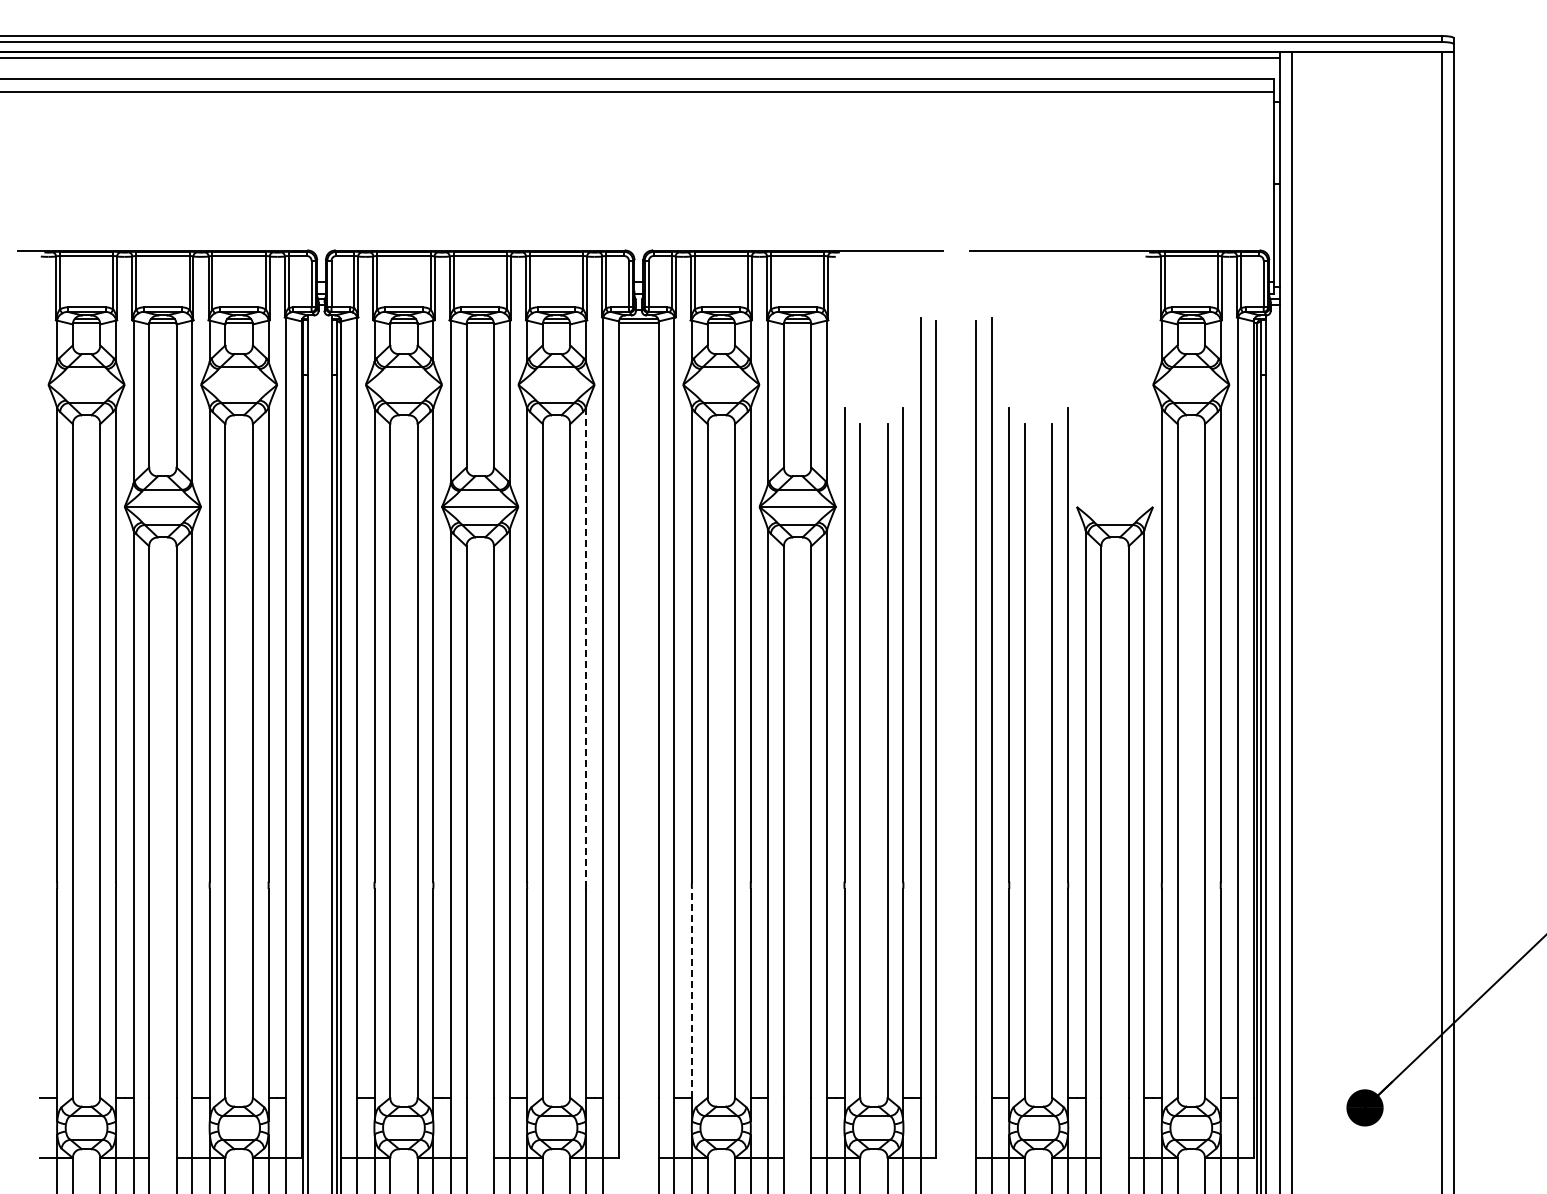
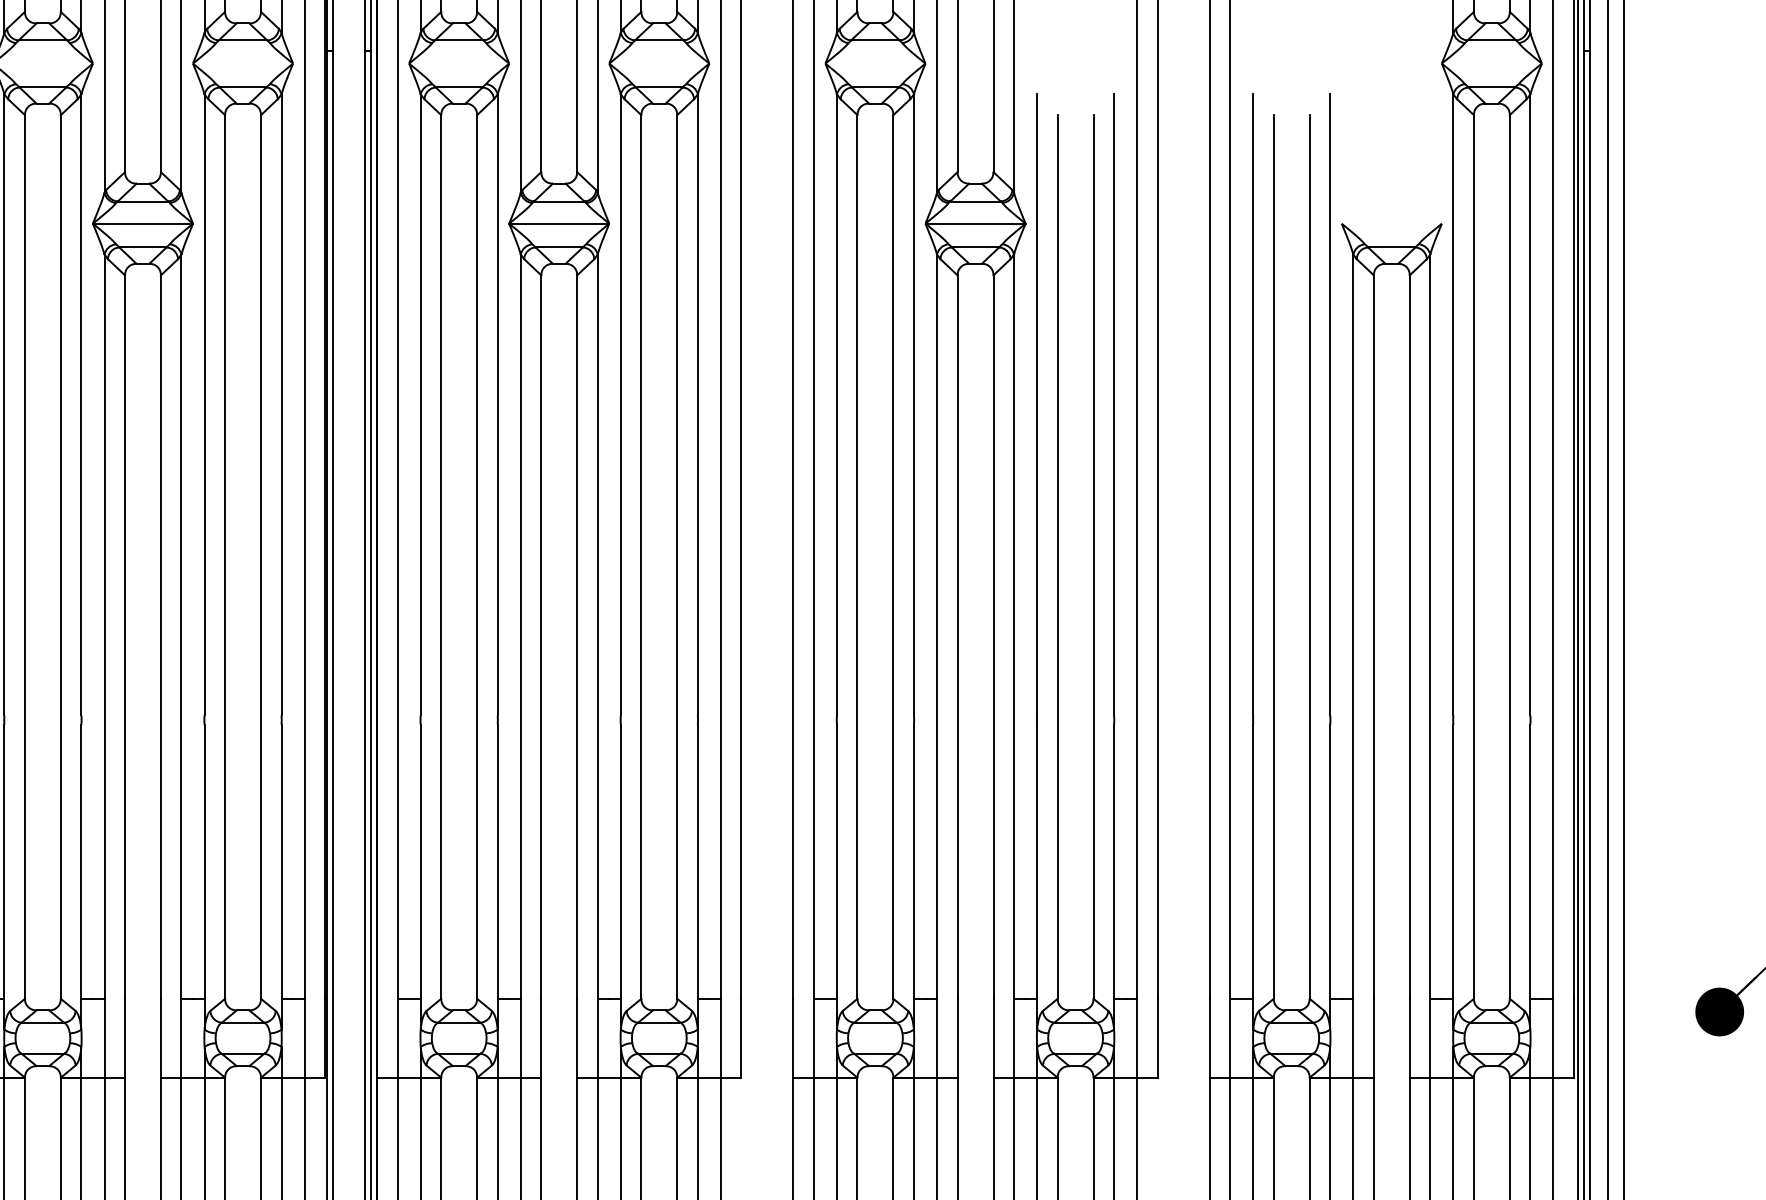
line: (585, 645) -> (697, 405), dashed -> solid
line: (691, 993) -> (836, 861), dashed -> solid

